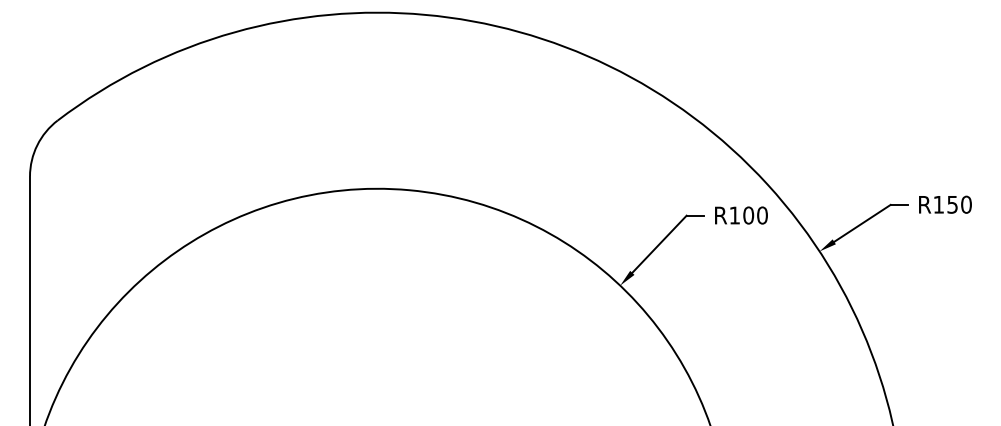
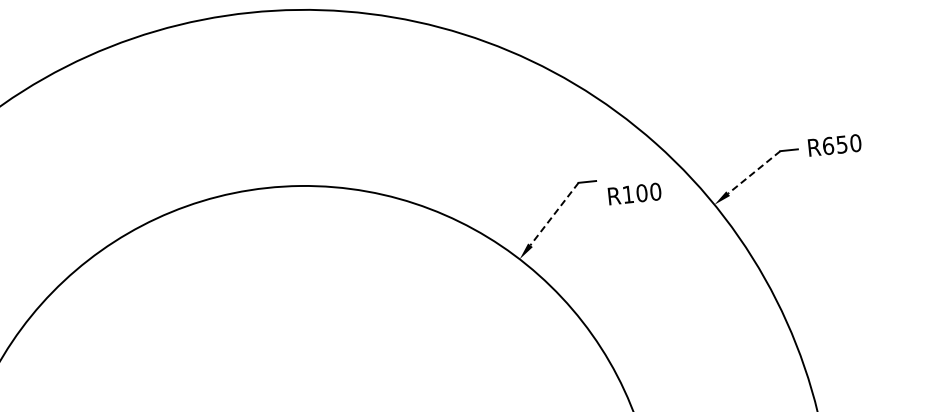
text: (938, 204) -> (827, 145), R150 -> R650
text: (741, 215) -> (634, 193), moved
line: (862, 223) -> (754, 172), solid -> dashed
line: (659, 244) -> (554, 214), solid -> dashed

